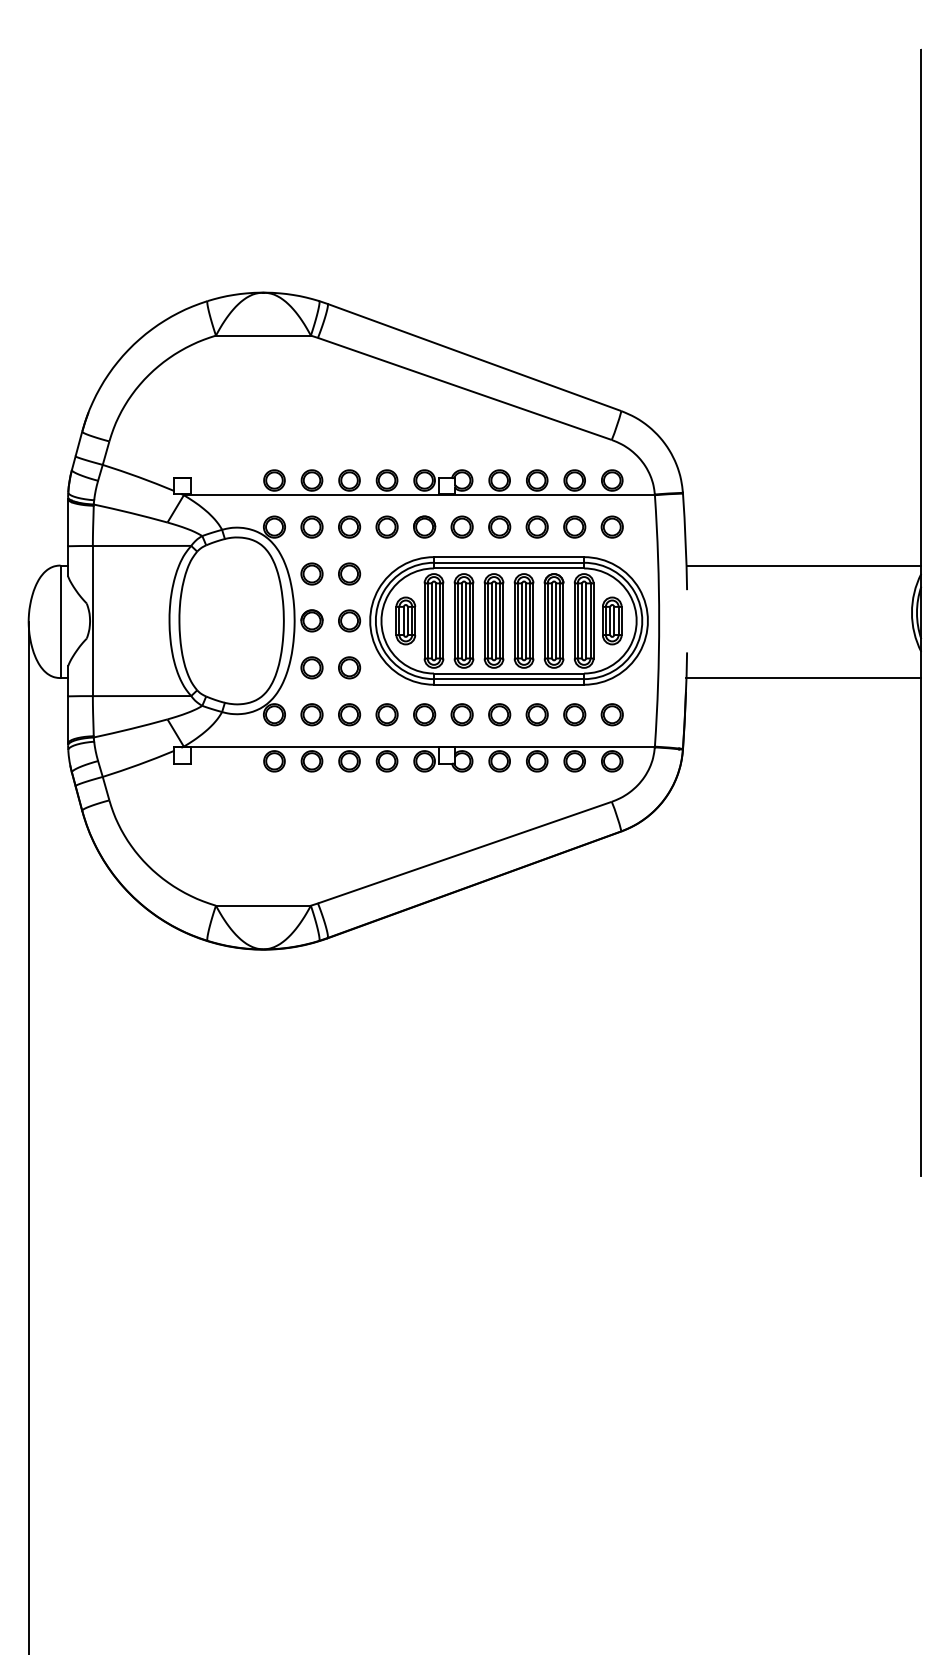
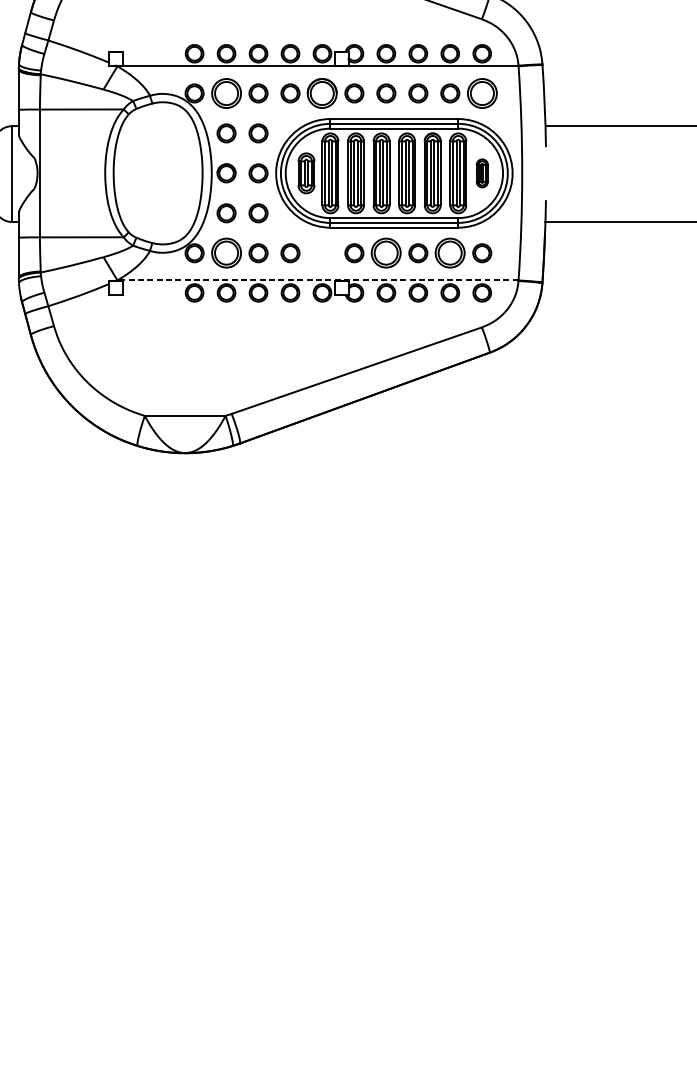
part: (311, 526) -> (226, 92), size x1.6
part: (424, 526) -> (322, 92), size x1.6
part: (611, 526) -> (481, 92), size x1.6
part: (612, 620) -> (482, 172), size x0.7
part: (311, 714) -> (226, 253), size x1.6
part: (424, 714) -> (322, 253), removed
part: (499, 714) -> (386, 253), size x1.6
part: (574, 714) -> (450, 253), size x1.6
line: (419, 746) -> (318, 280), solid -> dashed

